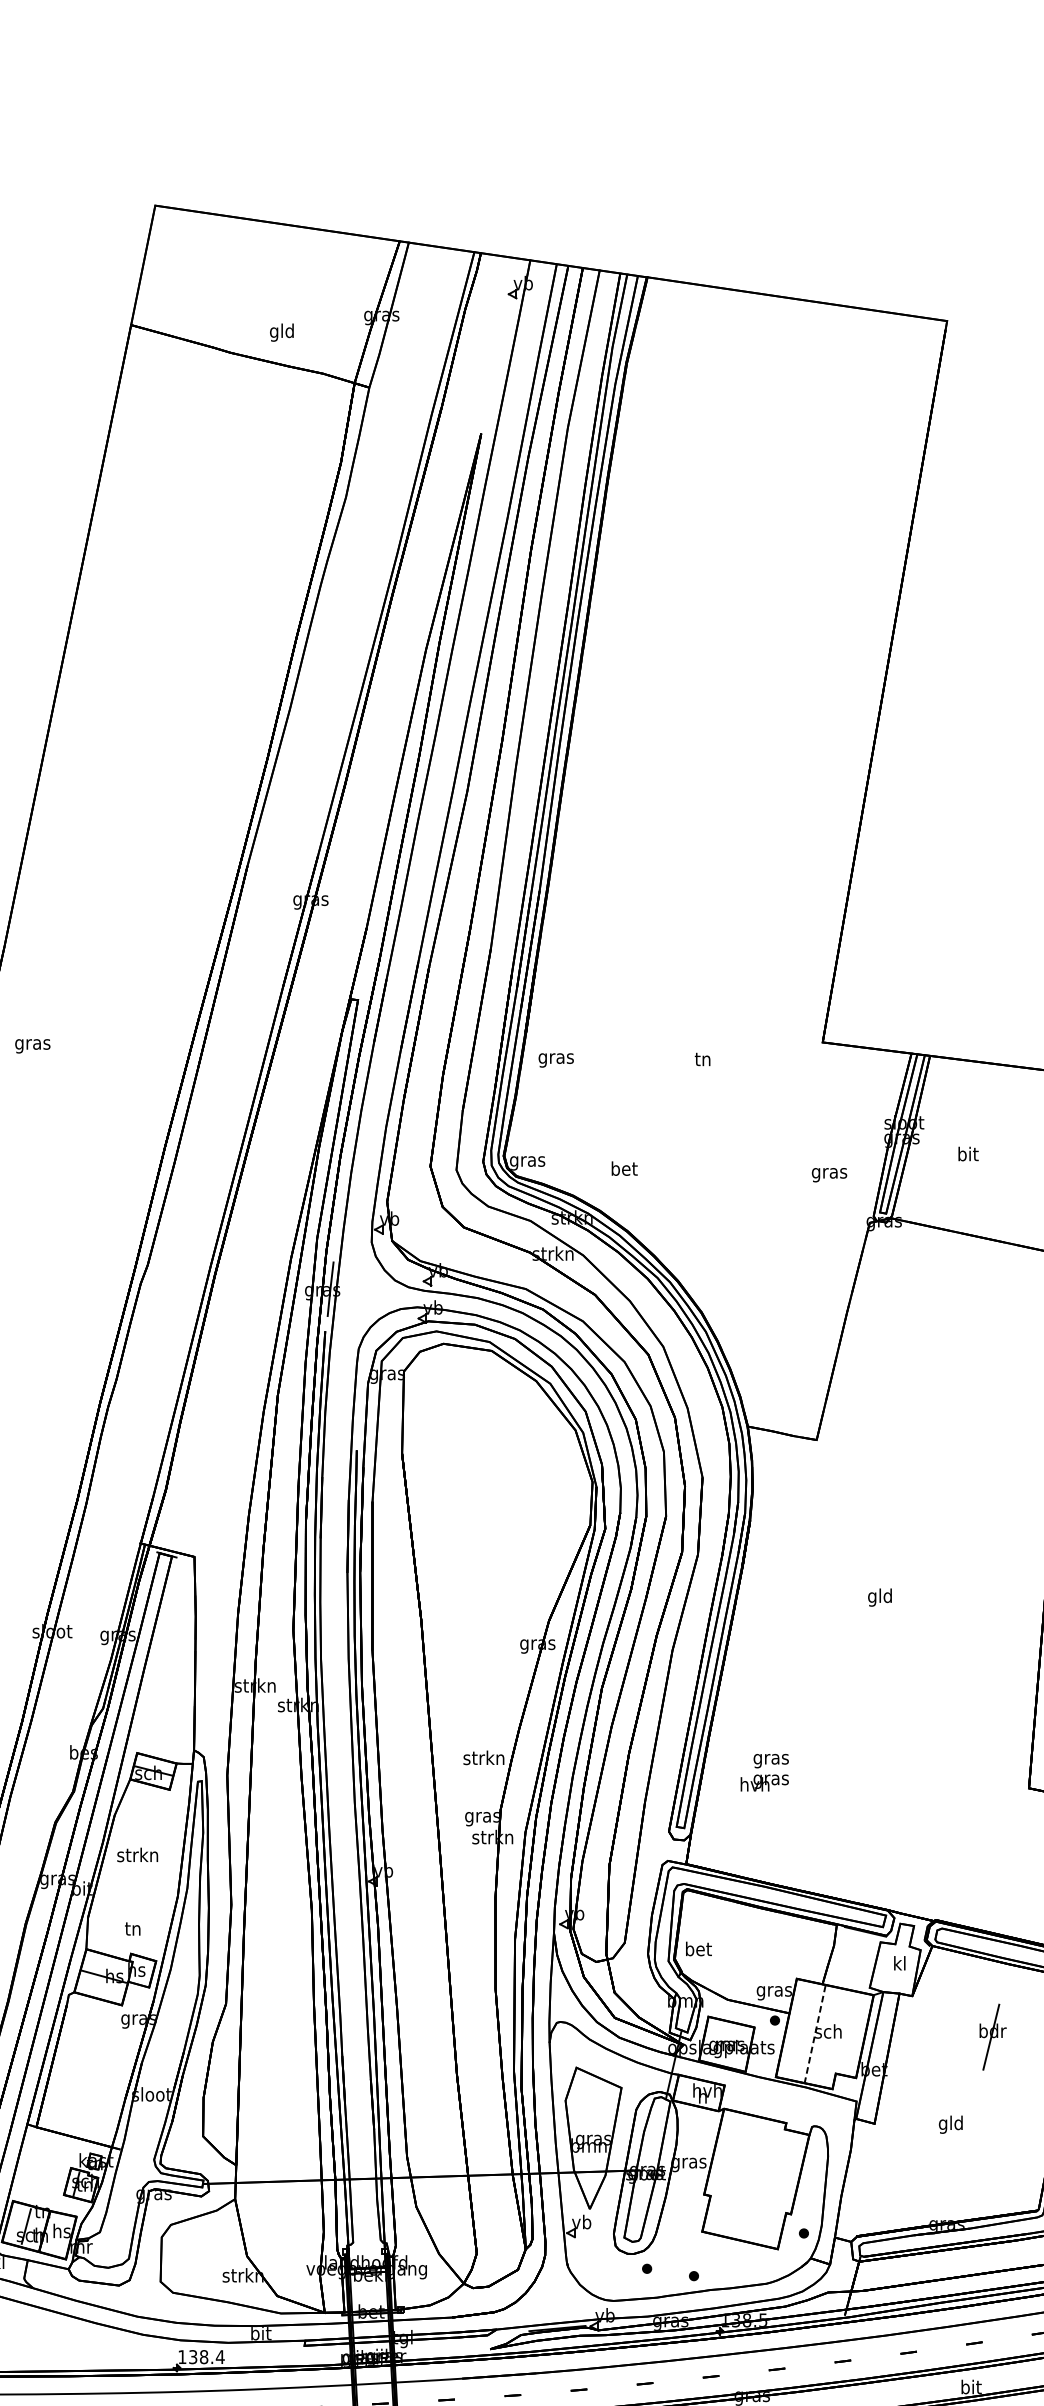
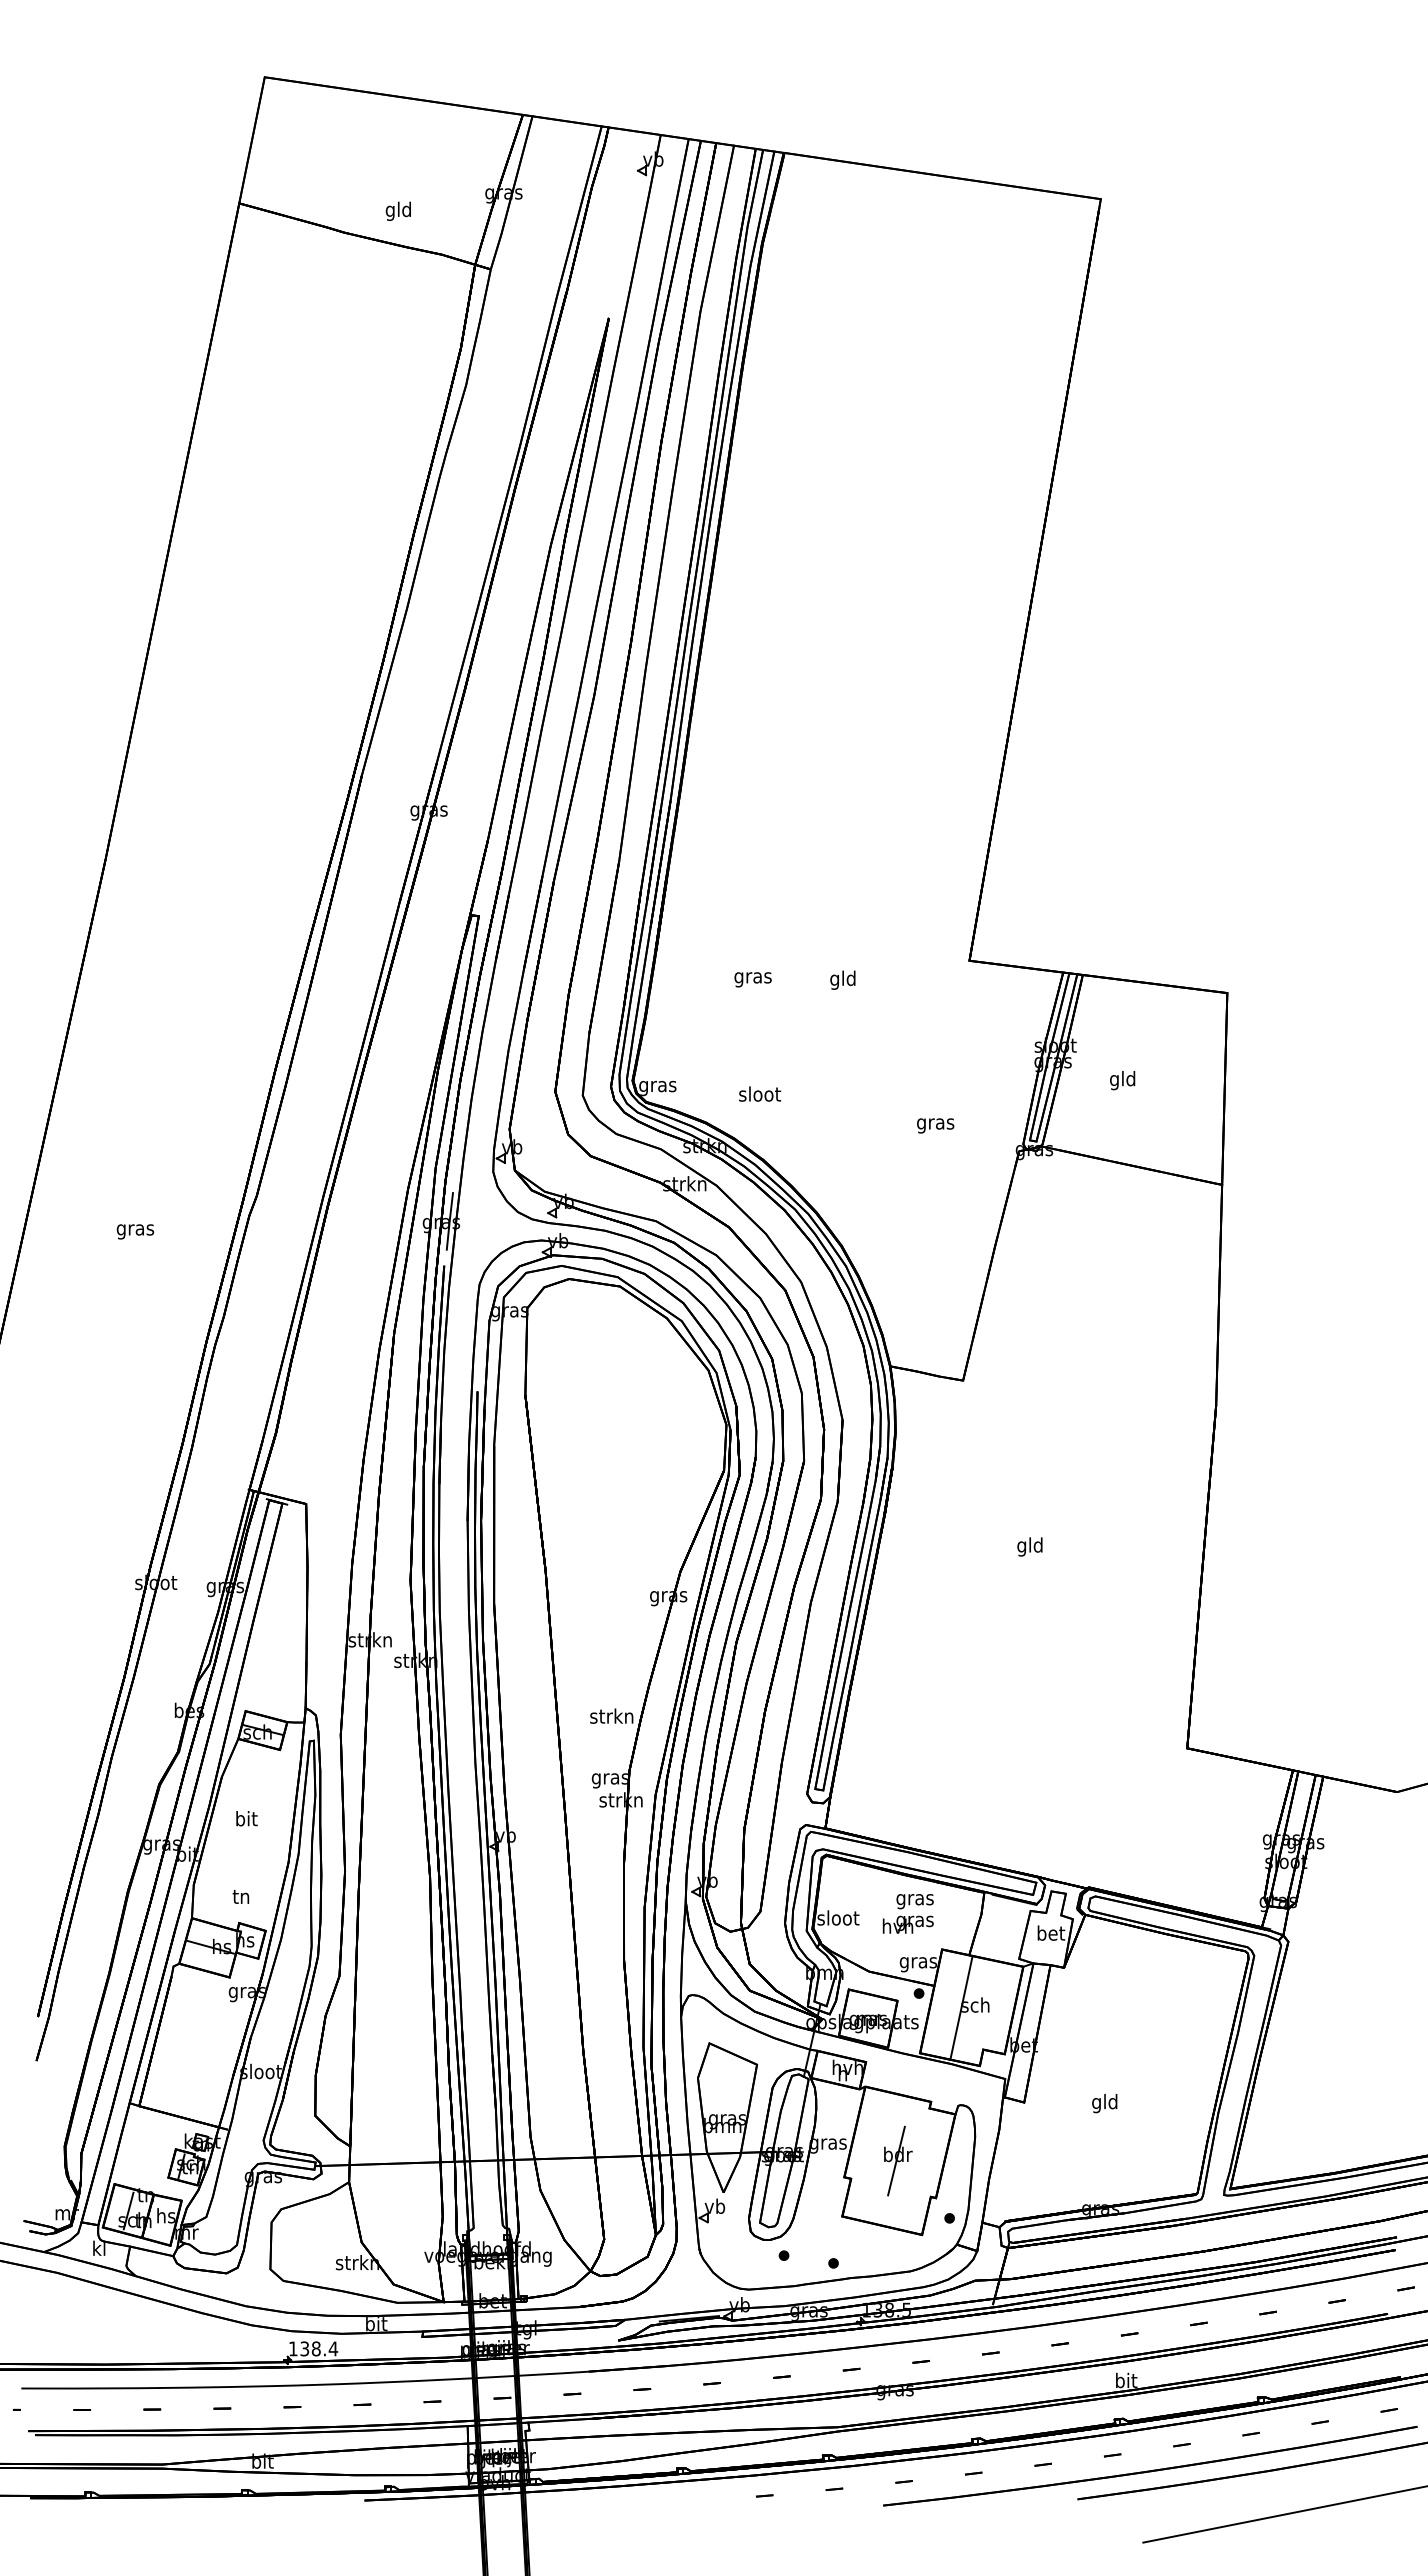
text: (32, 1045) -> (135, 1231), moved
text: (555, 1060) -> (752, 979), moved
text: (702, 1060) -> (842, 979), tn -> gld
text: (967, 1155) -> (1122, 1080), bit -> gld
text: (624, 1168) -> (760, 1093), bet -> sloot
text: (829, 1174) -> (935, 1125), moved
text: (764, 1772) -> (907, 1913), moved
text: (137, 1854) -> (245, 1818), strkn -> bit
text: (698, 1948) -> (838, 1917), bet -> sloot
text: (900, 1962) -> (1051, 1932), kl -> bet
line: (815, 2034) -> (961, 2008), dashed -> solid
part: (993, 2036) -> (898, 2160), moved

